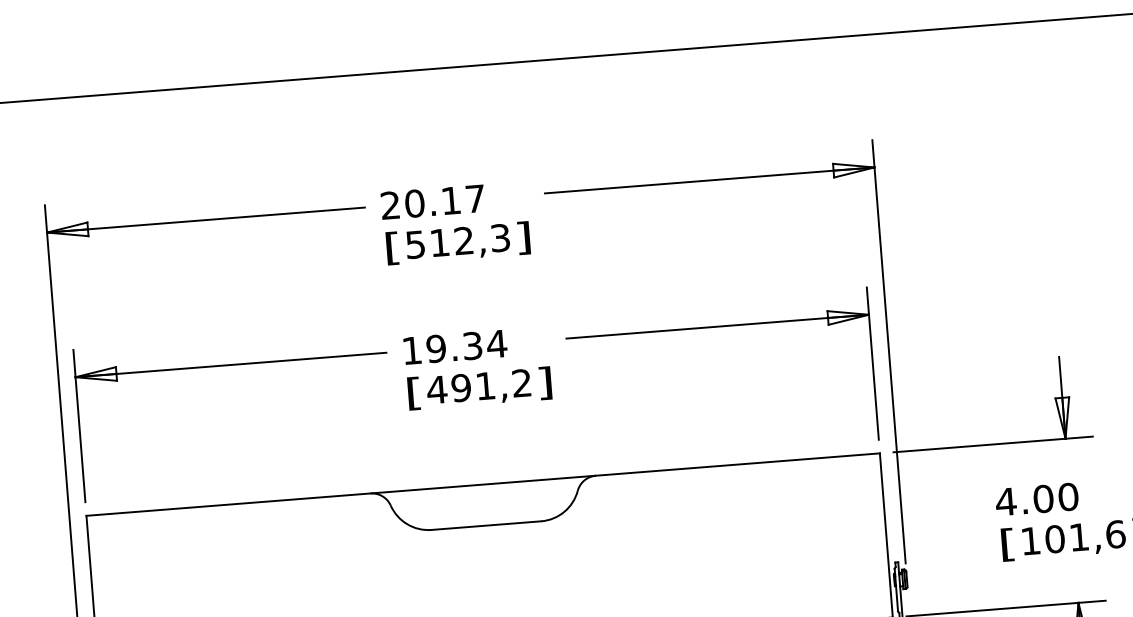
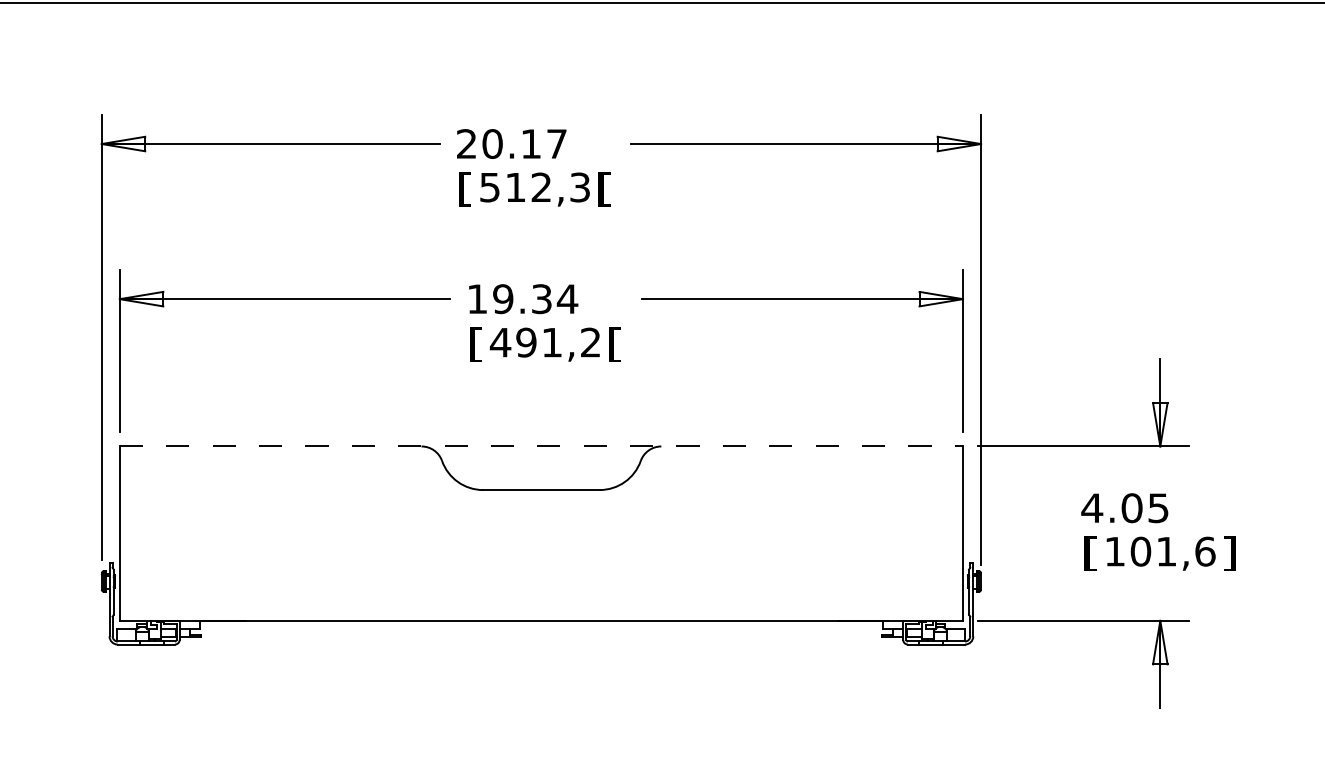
text: (523, 238) -> (604, 189), ] -> [
text: (545, 383) -> (615, 344), ] -> [
line: (483, 484) -> (541, 446), solid -> dashed
text: (1068, 497) -> (1158, 508), 4.00 -> 4.05

